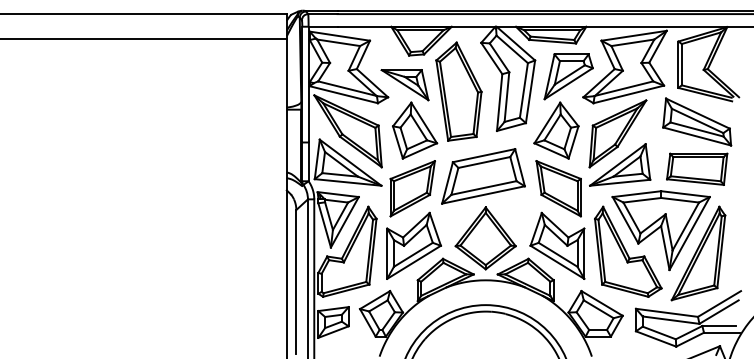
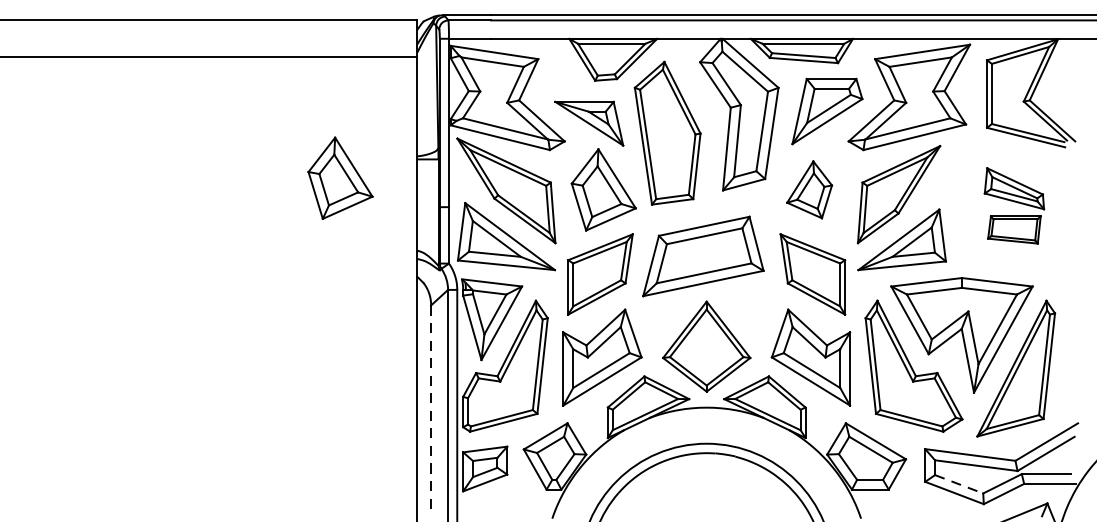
part: (234, 122) -> (341, 178), added
part: (556, 130) -> (809, 189), size x0.7
part: (697, 141) -> (1014, 205), size x0.6
line: (296, 282) -> (431, 410), solid -> dashed
line: (659, 332) -> (959, 483), solid -> dashed

